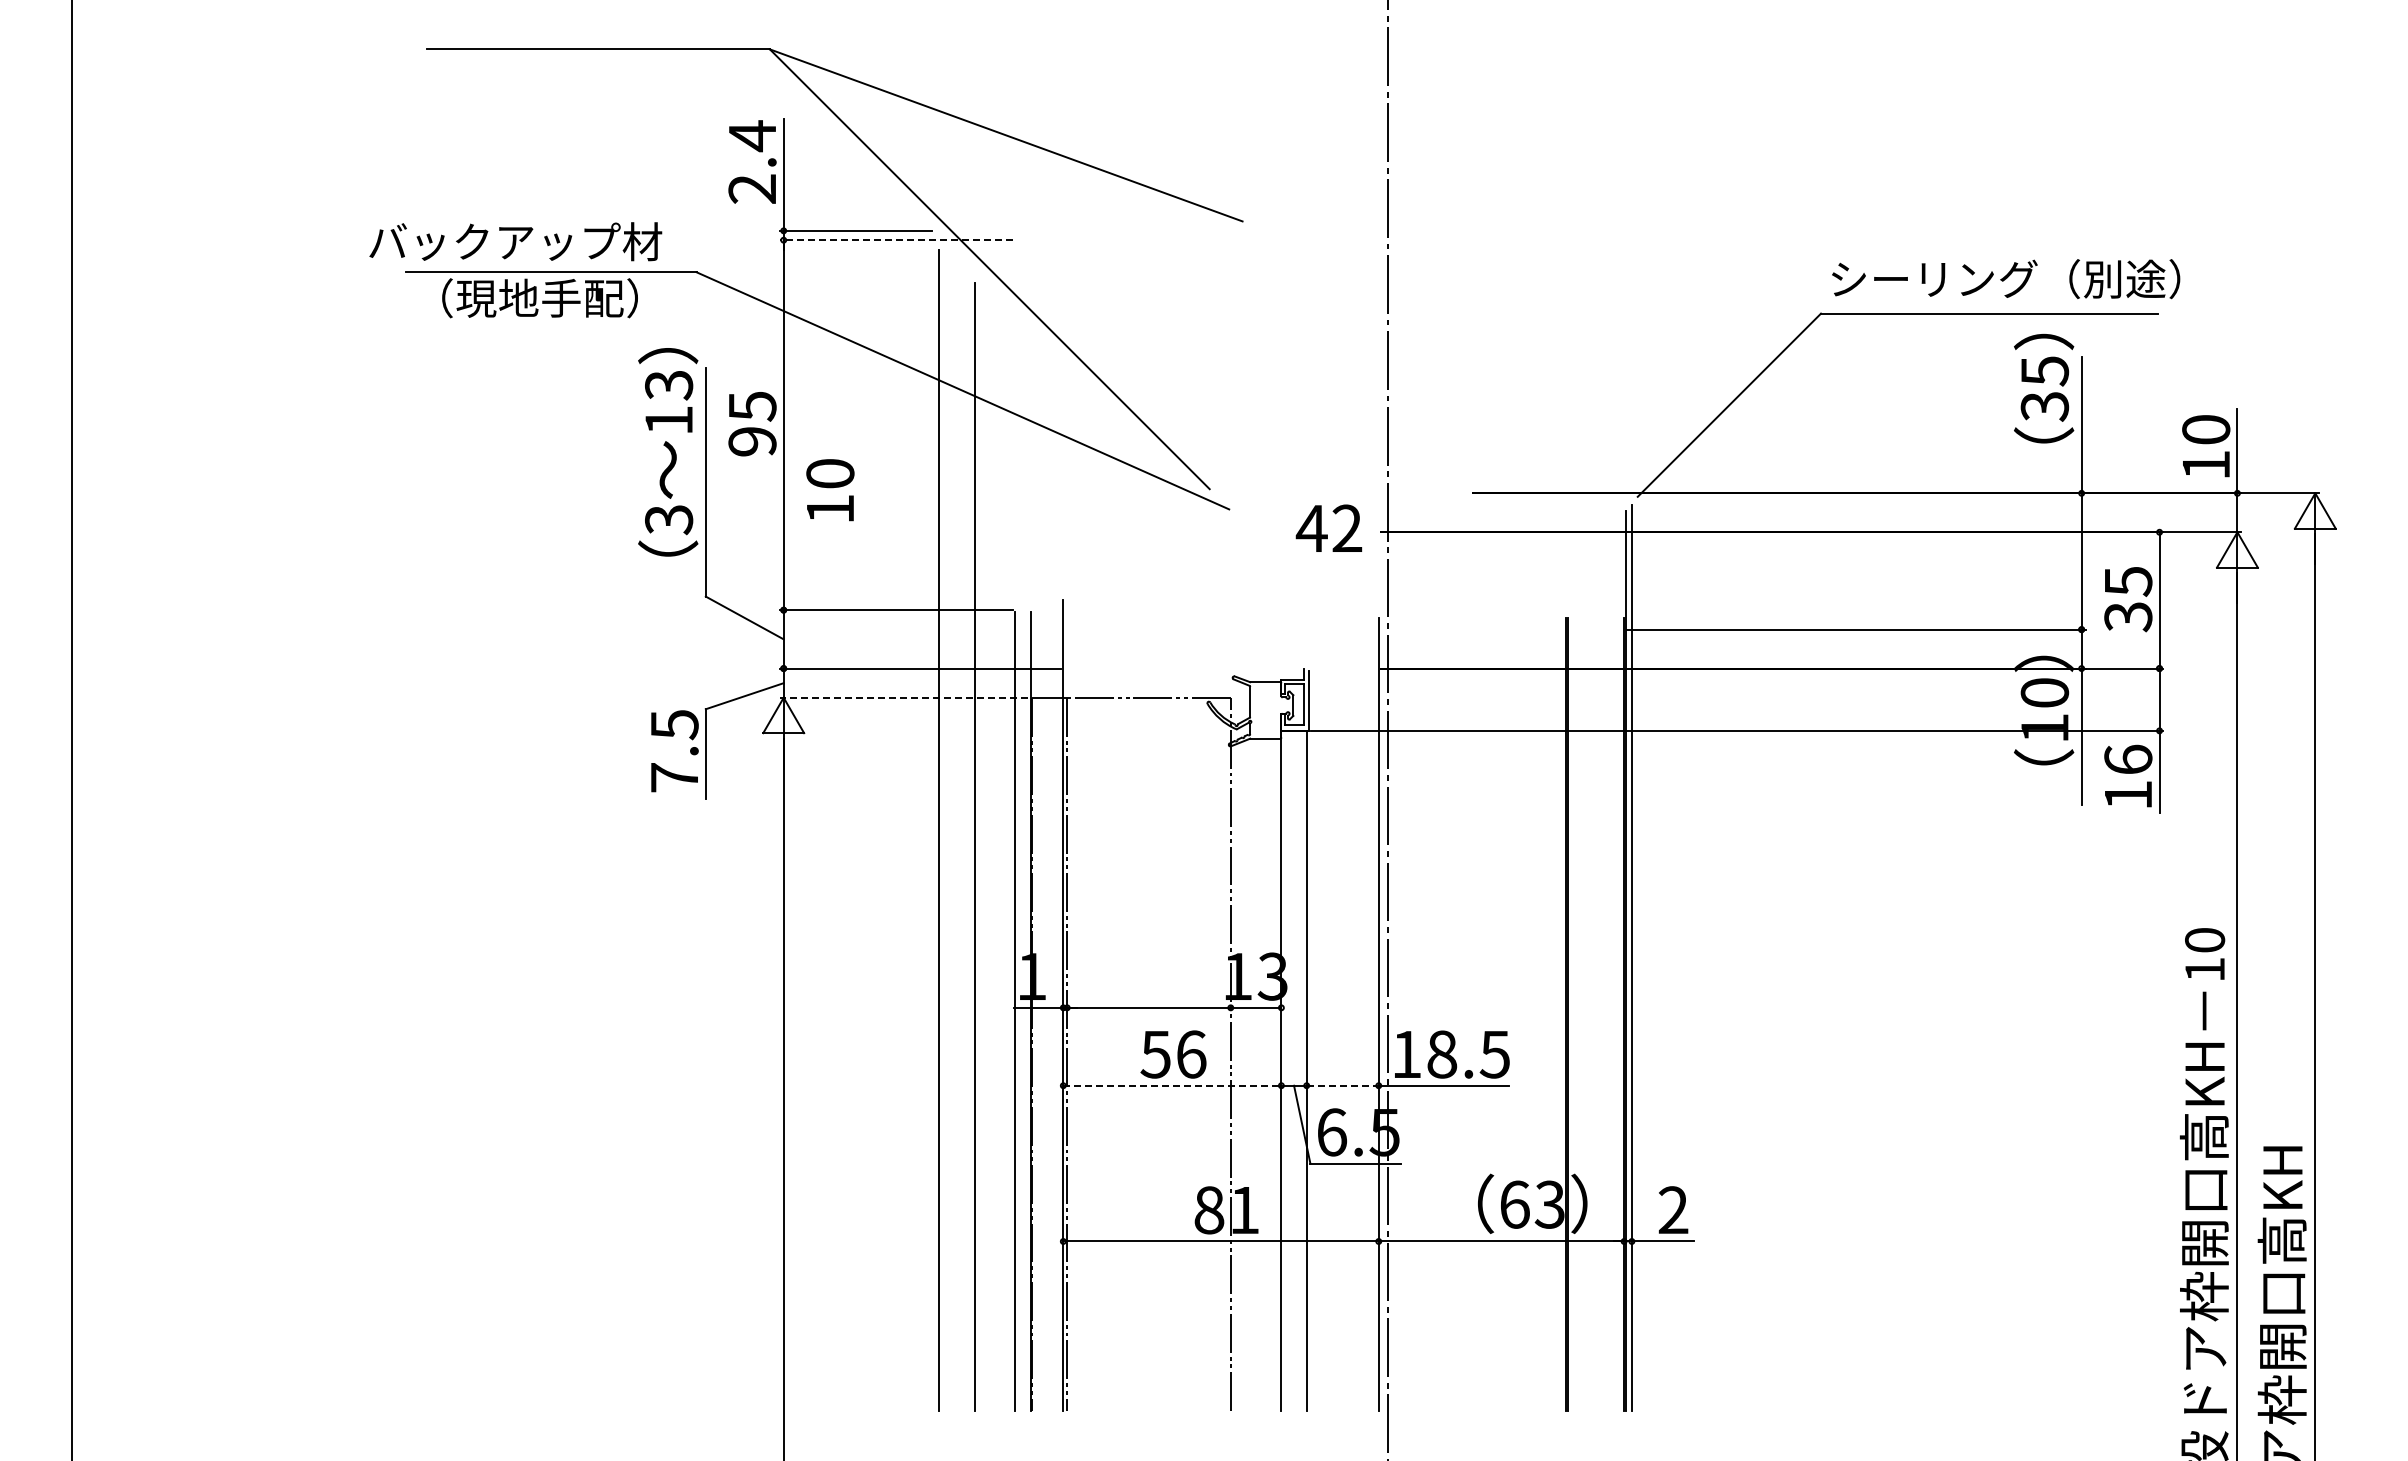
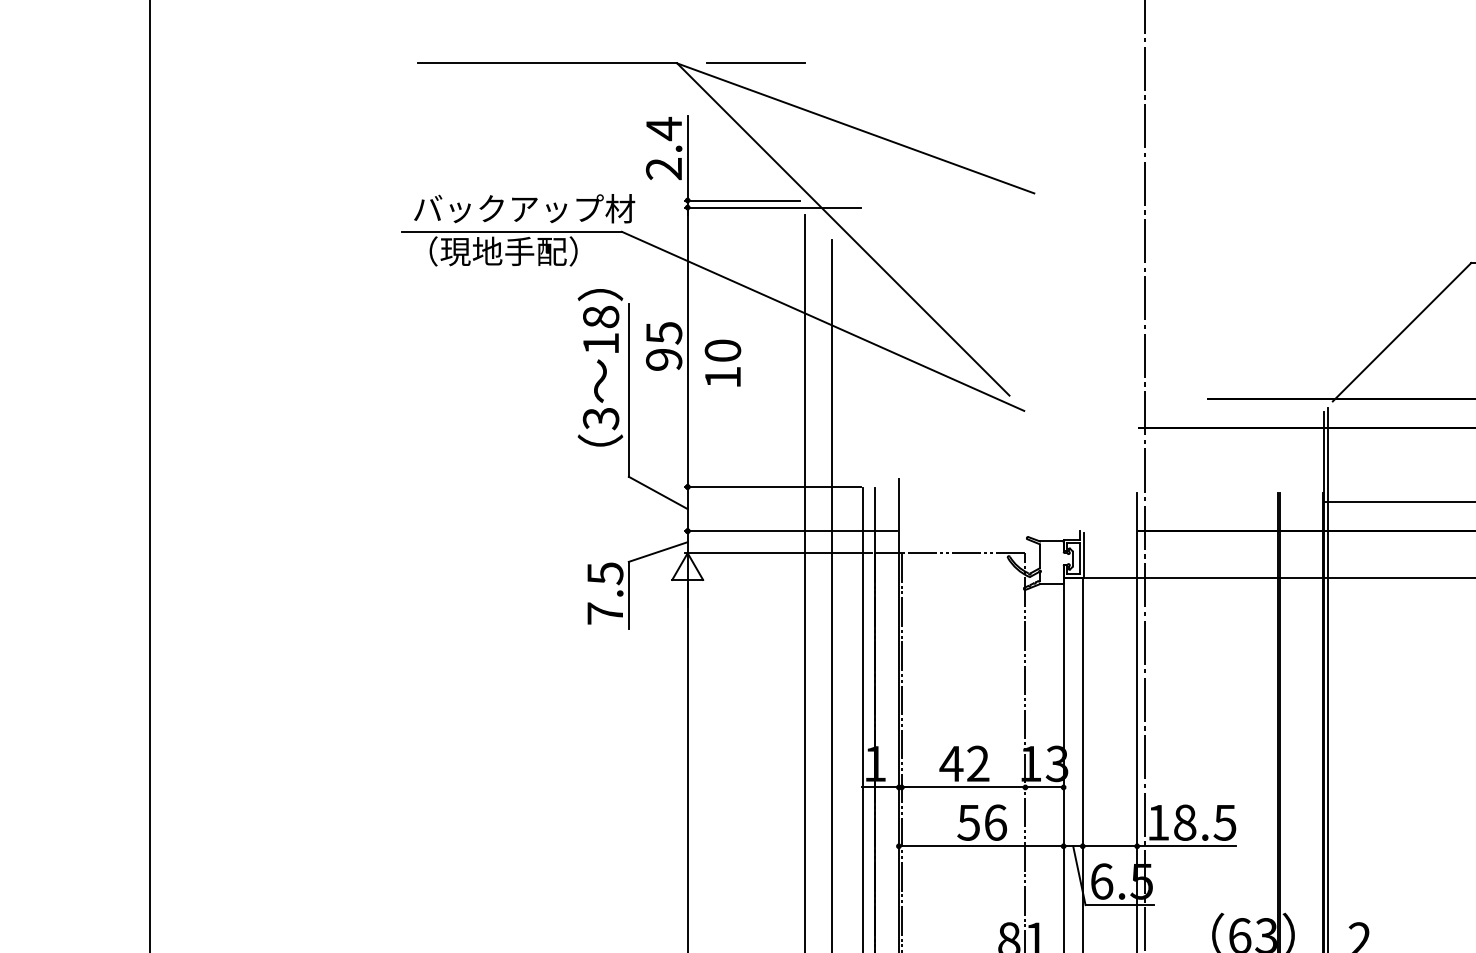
line: (873, 49) -> (755, 63), added
line: (896, 240) -> (772, 207), dashed -> solid
text: (515, 241) -> (524, 208), moved
text: (669, 385) -> (601, 317), 13 -> 18
text: (830, 490) -> (723, 363), moved
text: (1328, 527) -> (964, 763), moved
line: (903, 697) -> (778, 553), dashed -> solid
line: (1172, 1085) -> (981, 846), dashed -> solid
line: (1343, 1085) -> (1110, 846), dashed -> solid

